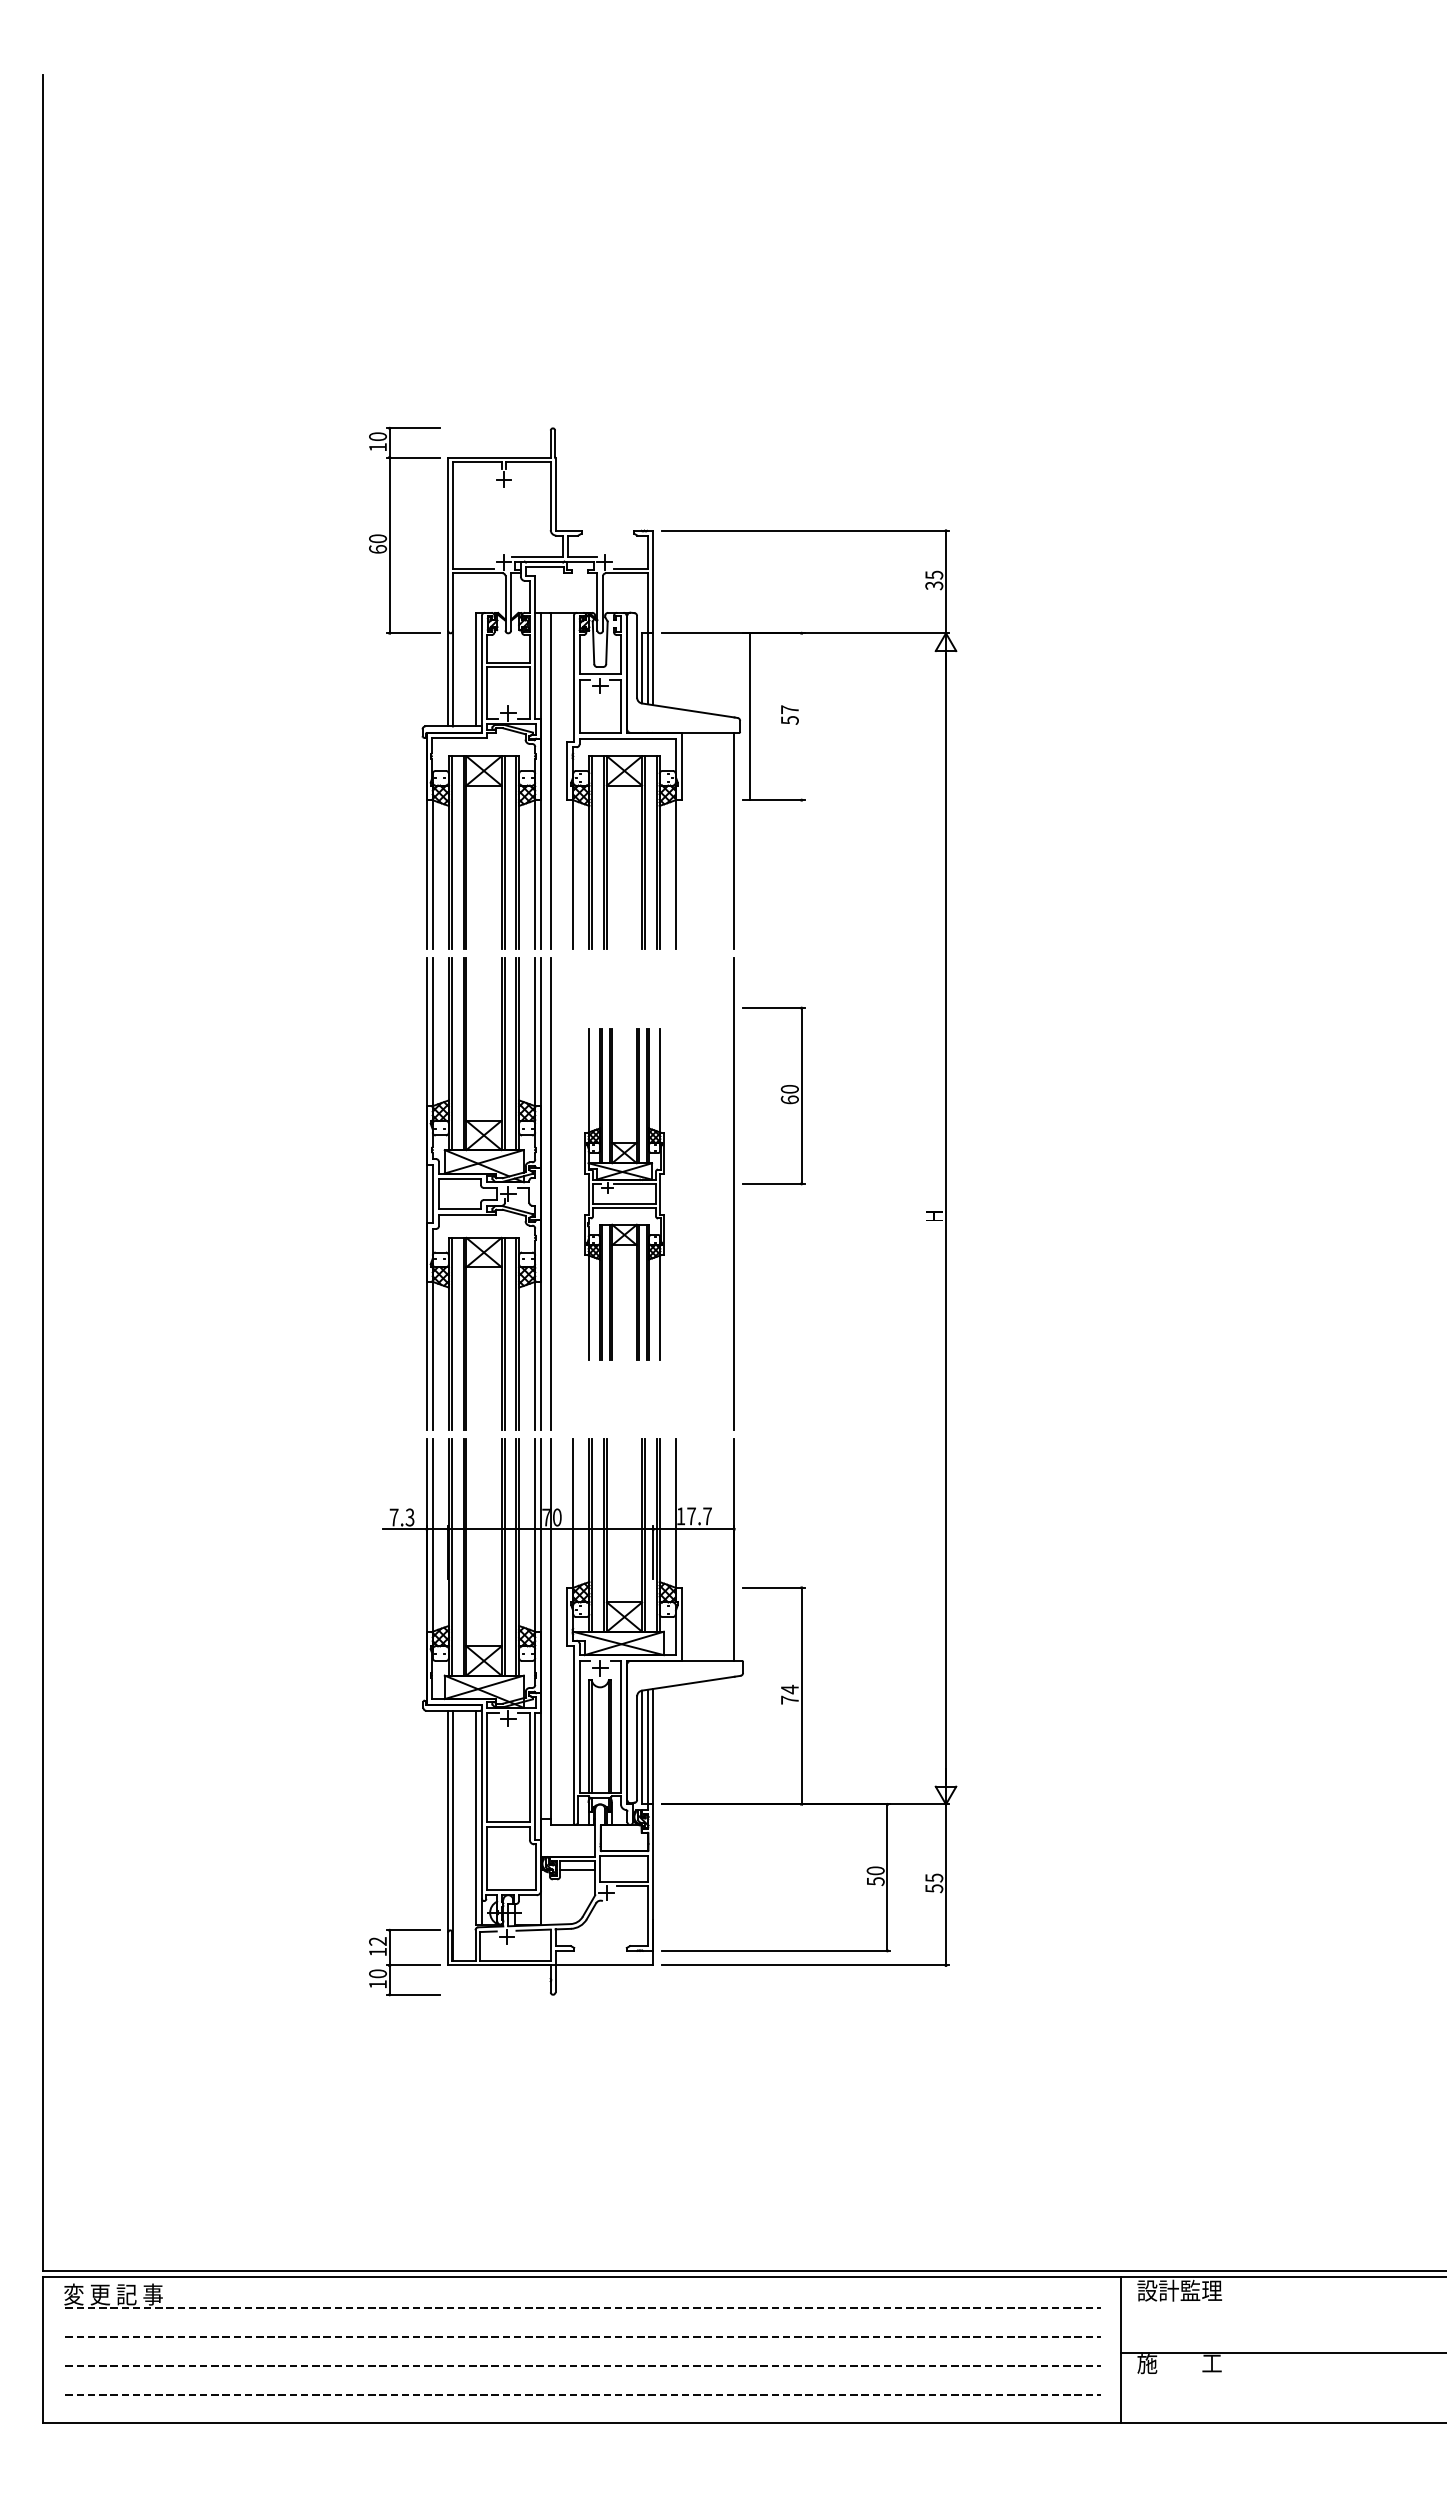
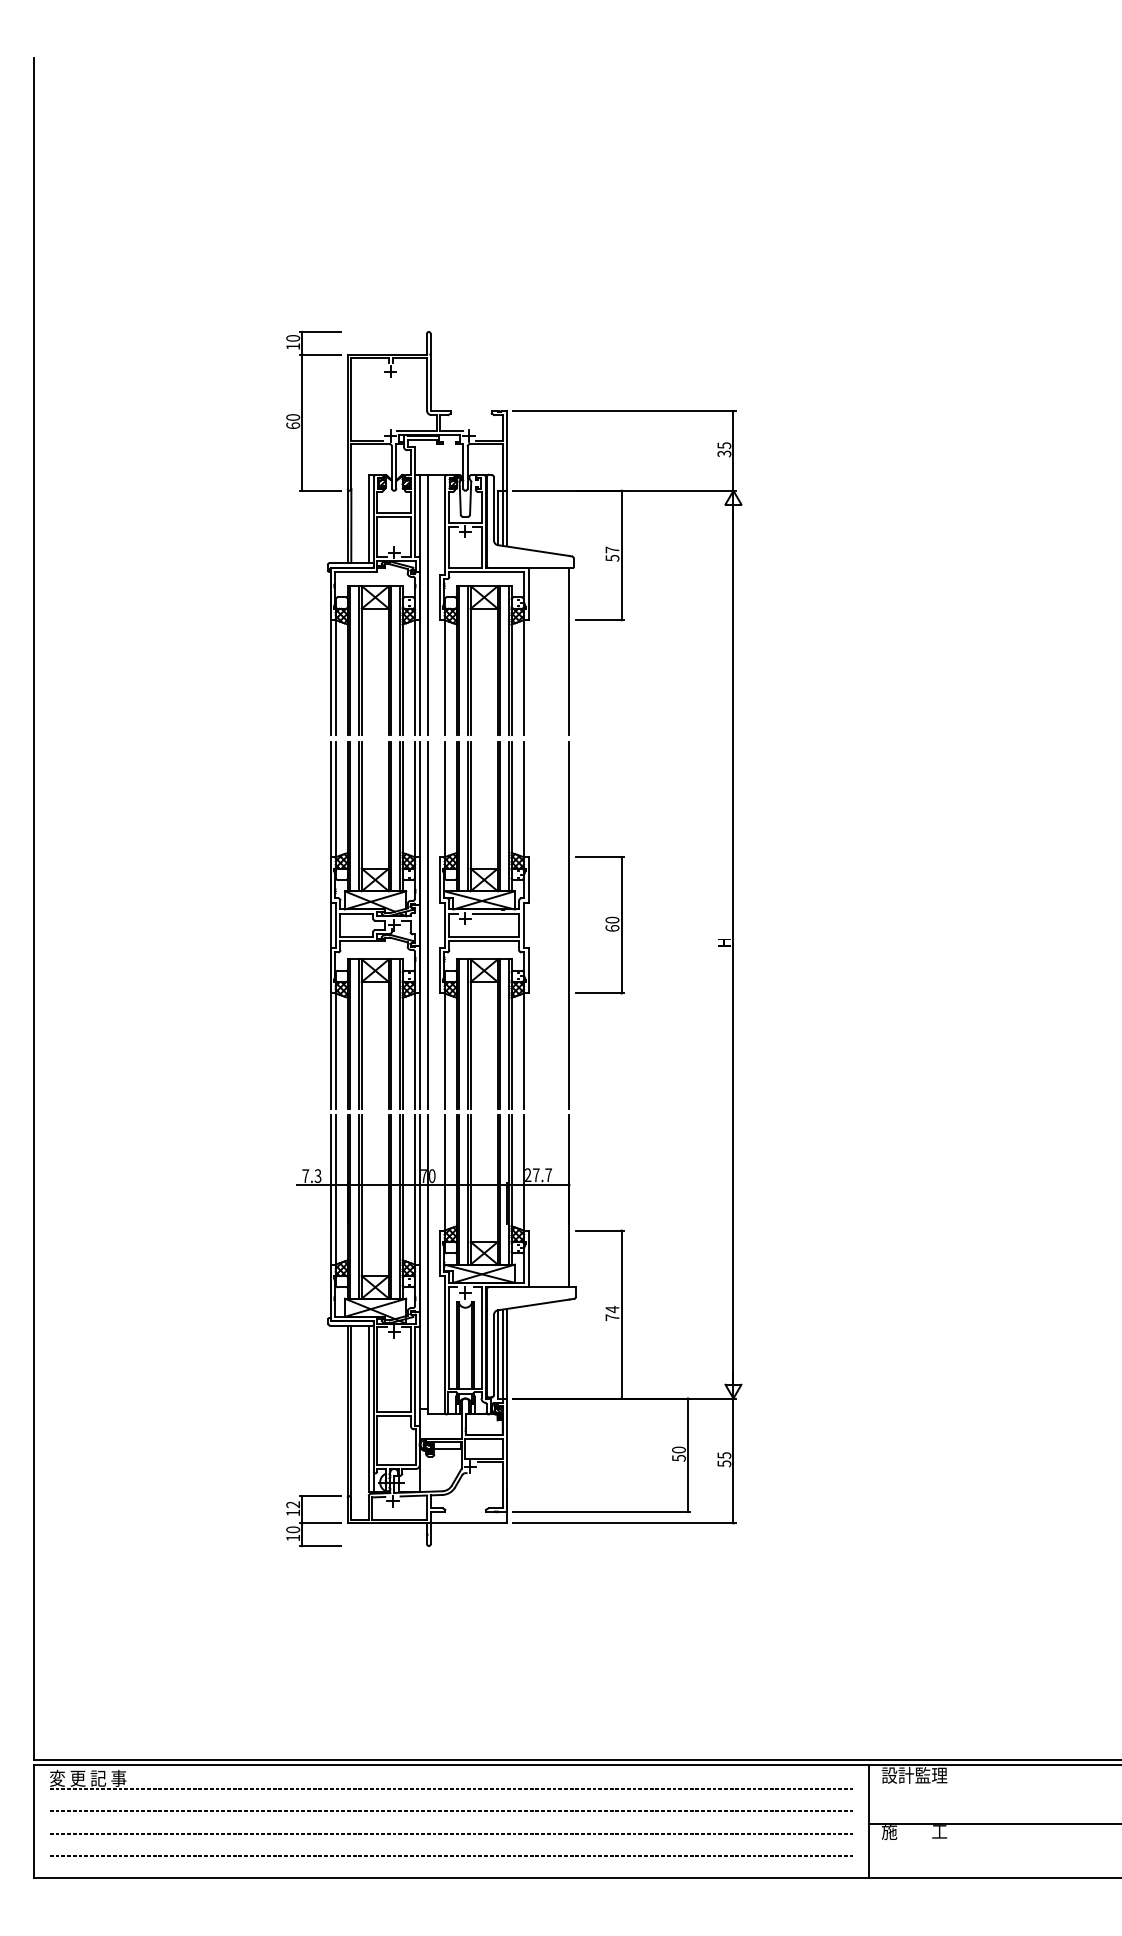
line: (749, 716) -> (621, 555), moved
part: (781, 1096) -> (605, 925), moved
part: (624, 1193) -> (484, 924), size x1.43
text: (681, 1515) -> (528, 1174), 17.7 -> 27.7

